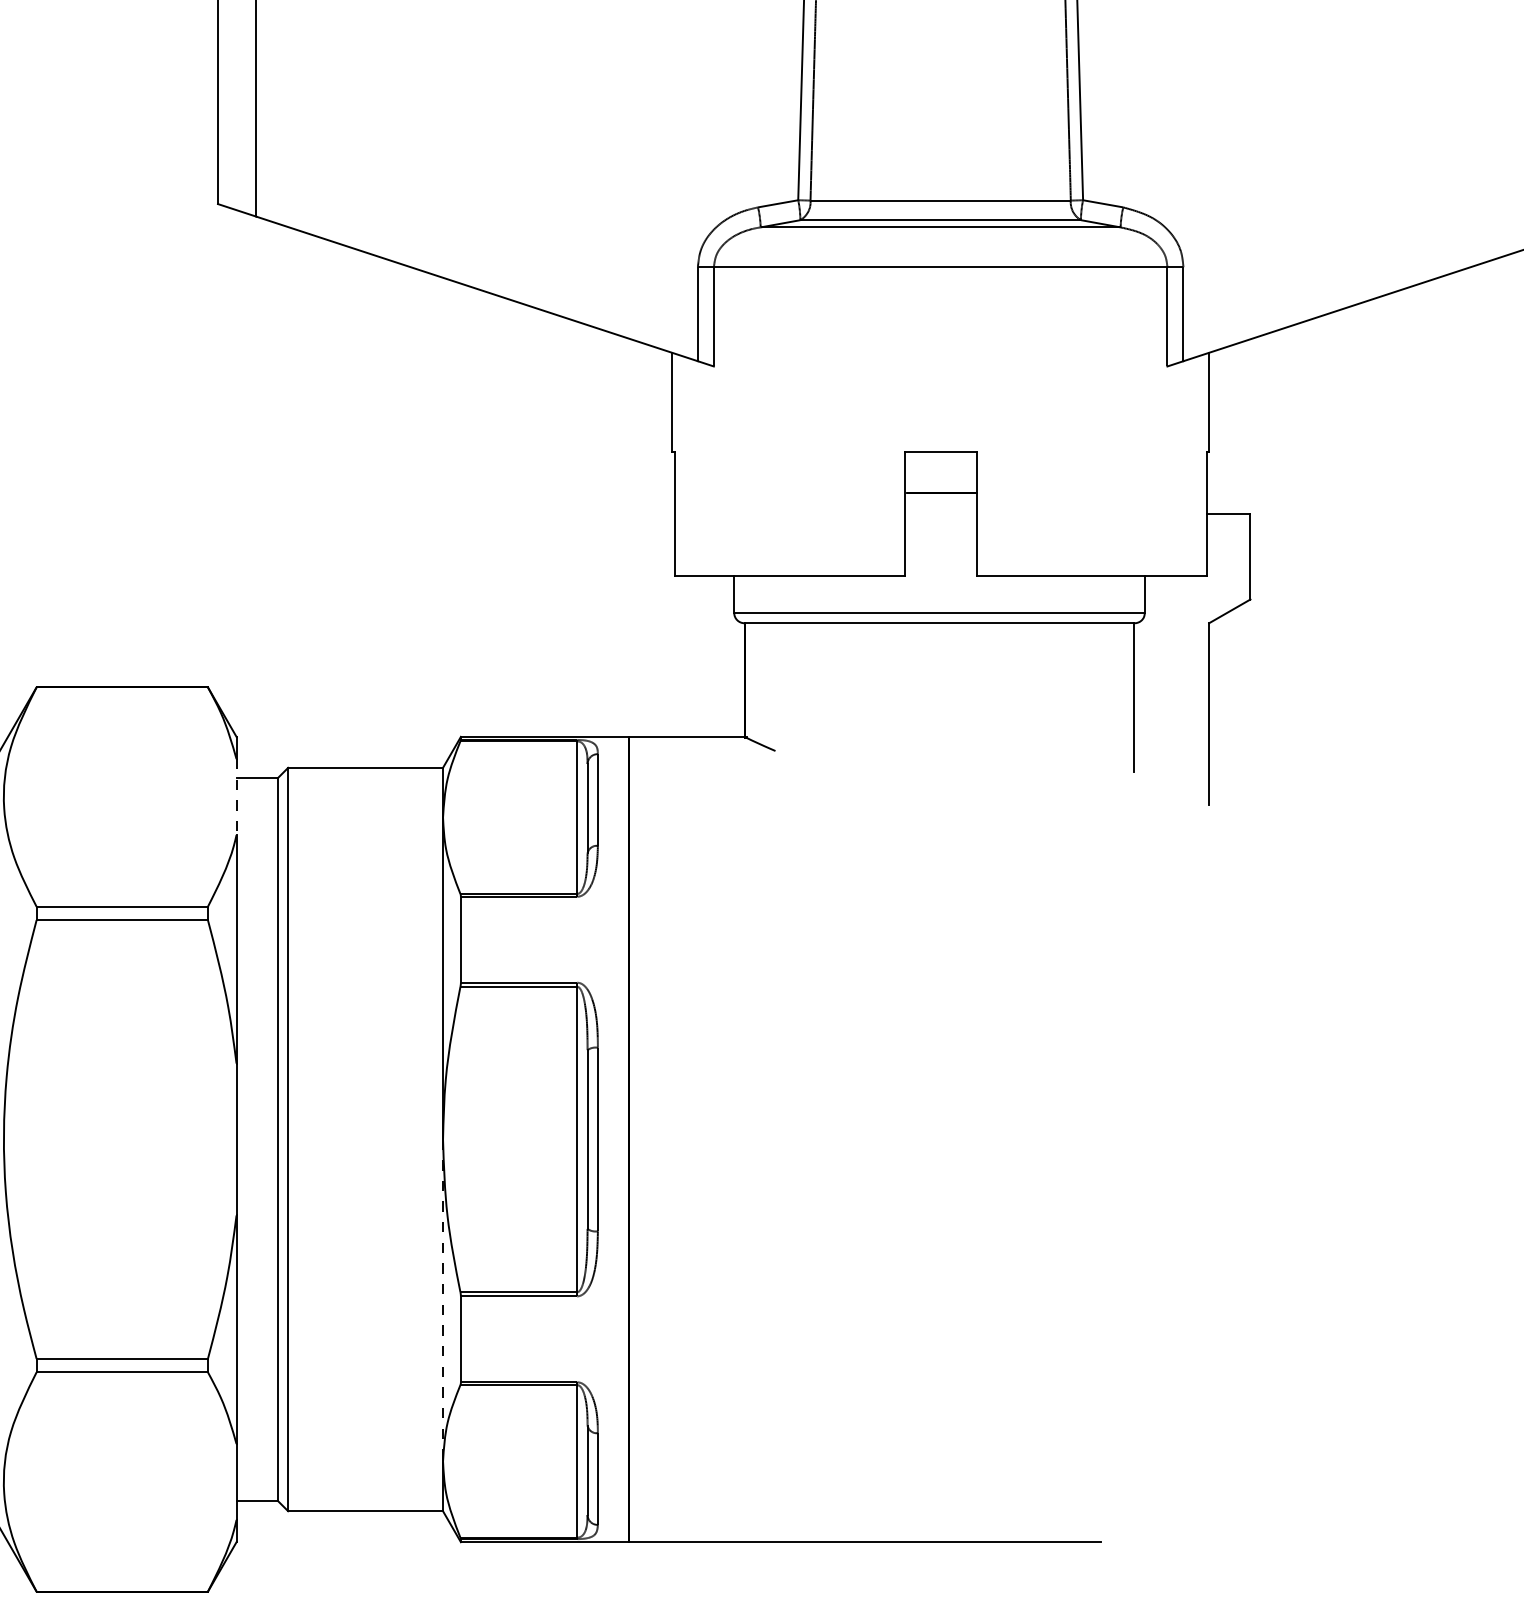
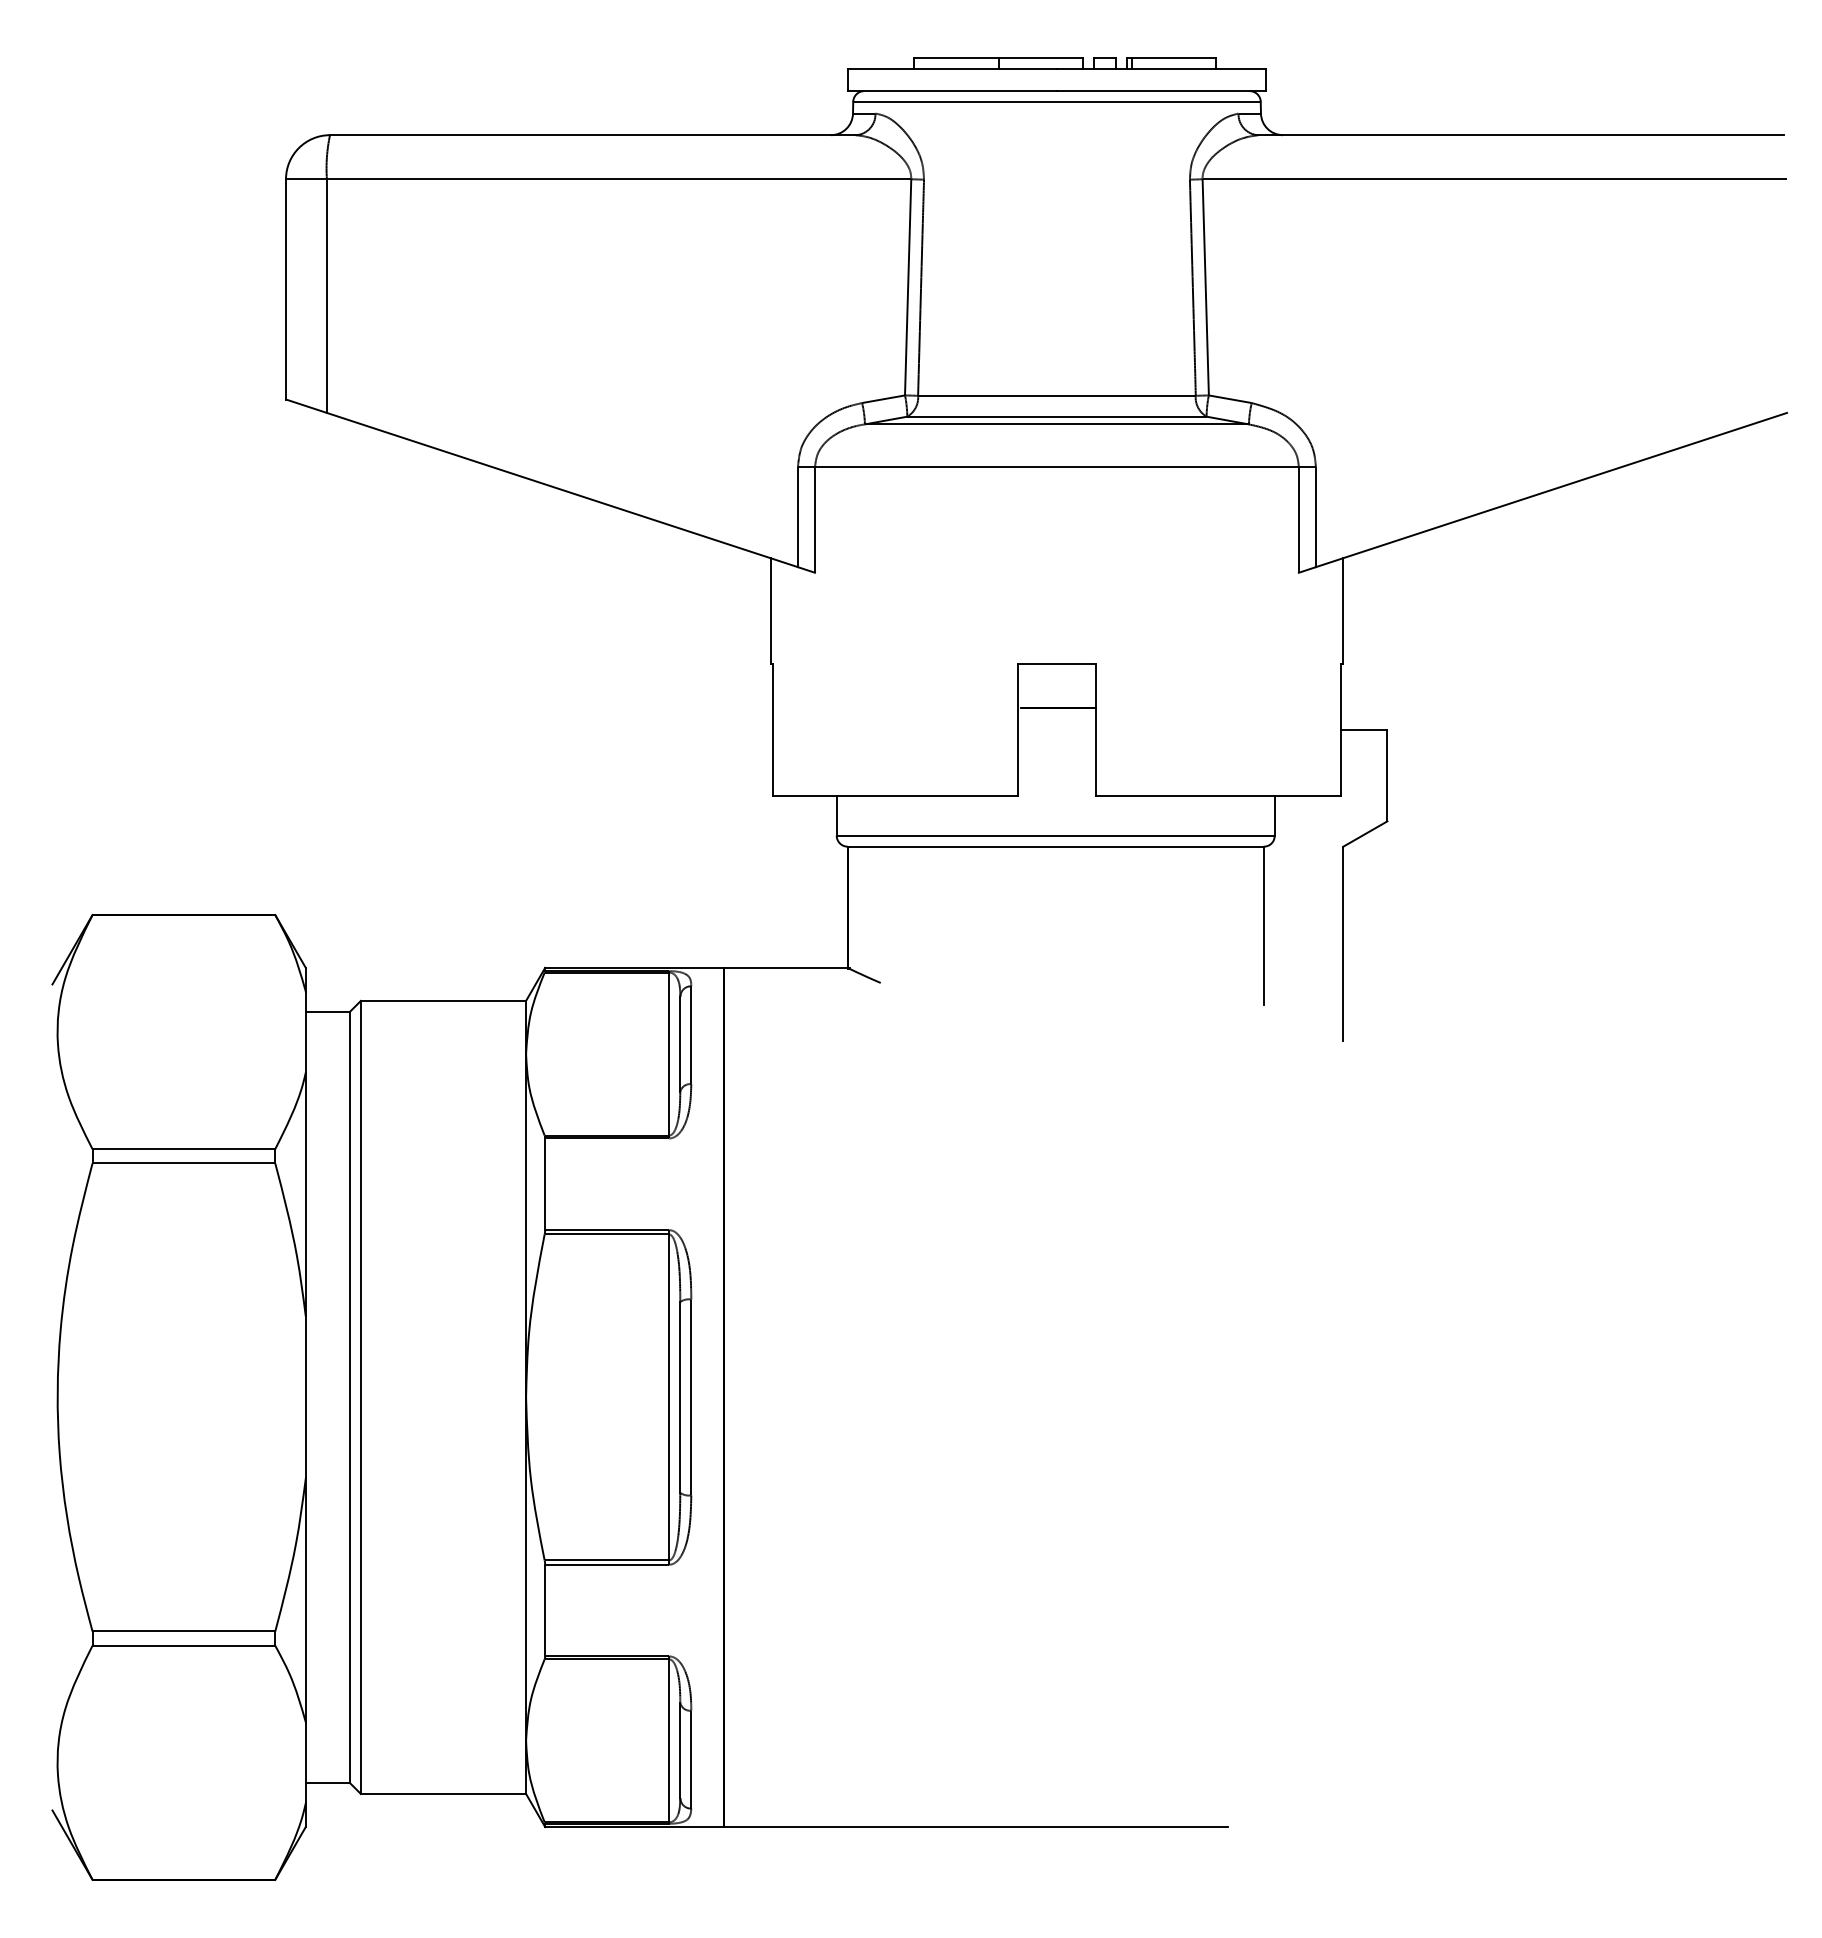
line: (236, 797) -> (305, 1032), dashed -> solid
line: (443, 1300) -> (526, 1569), dashed -> solid

